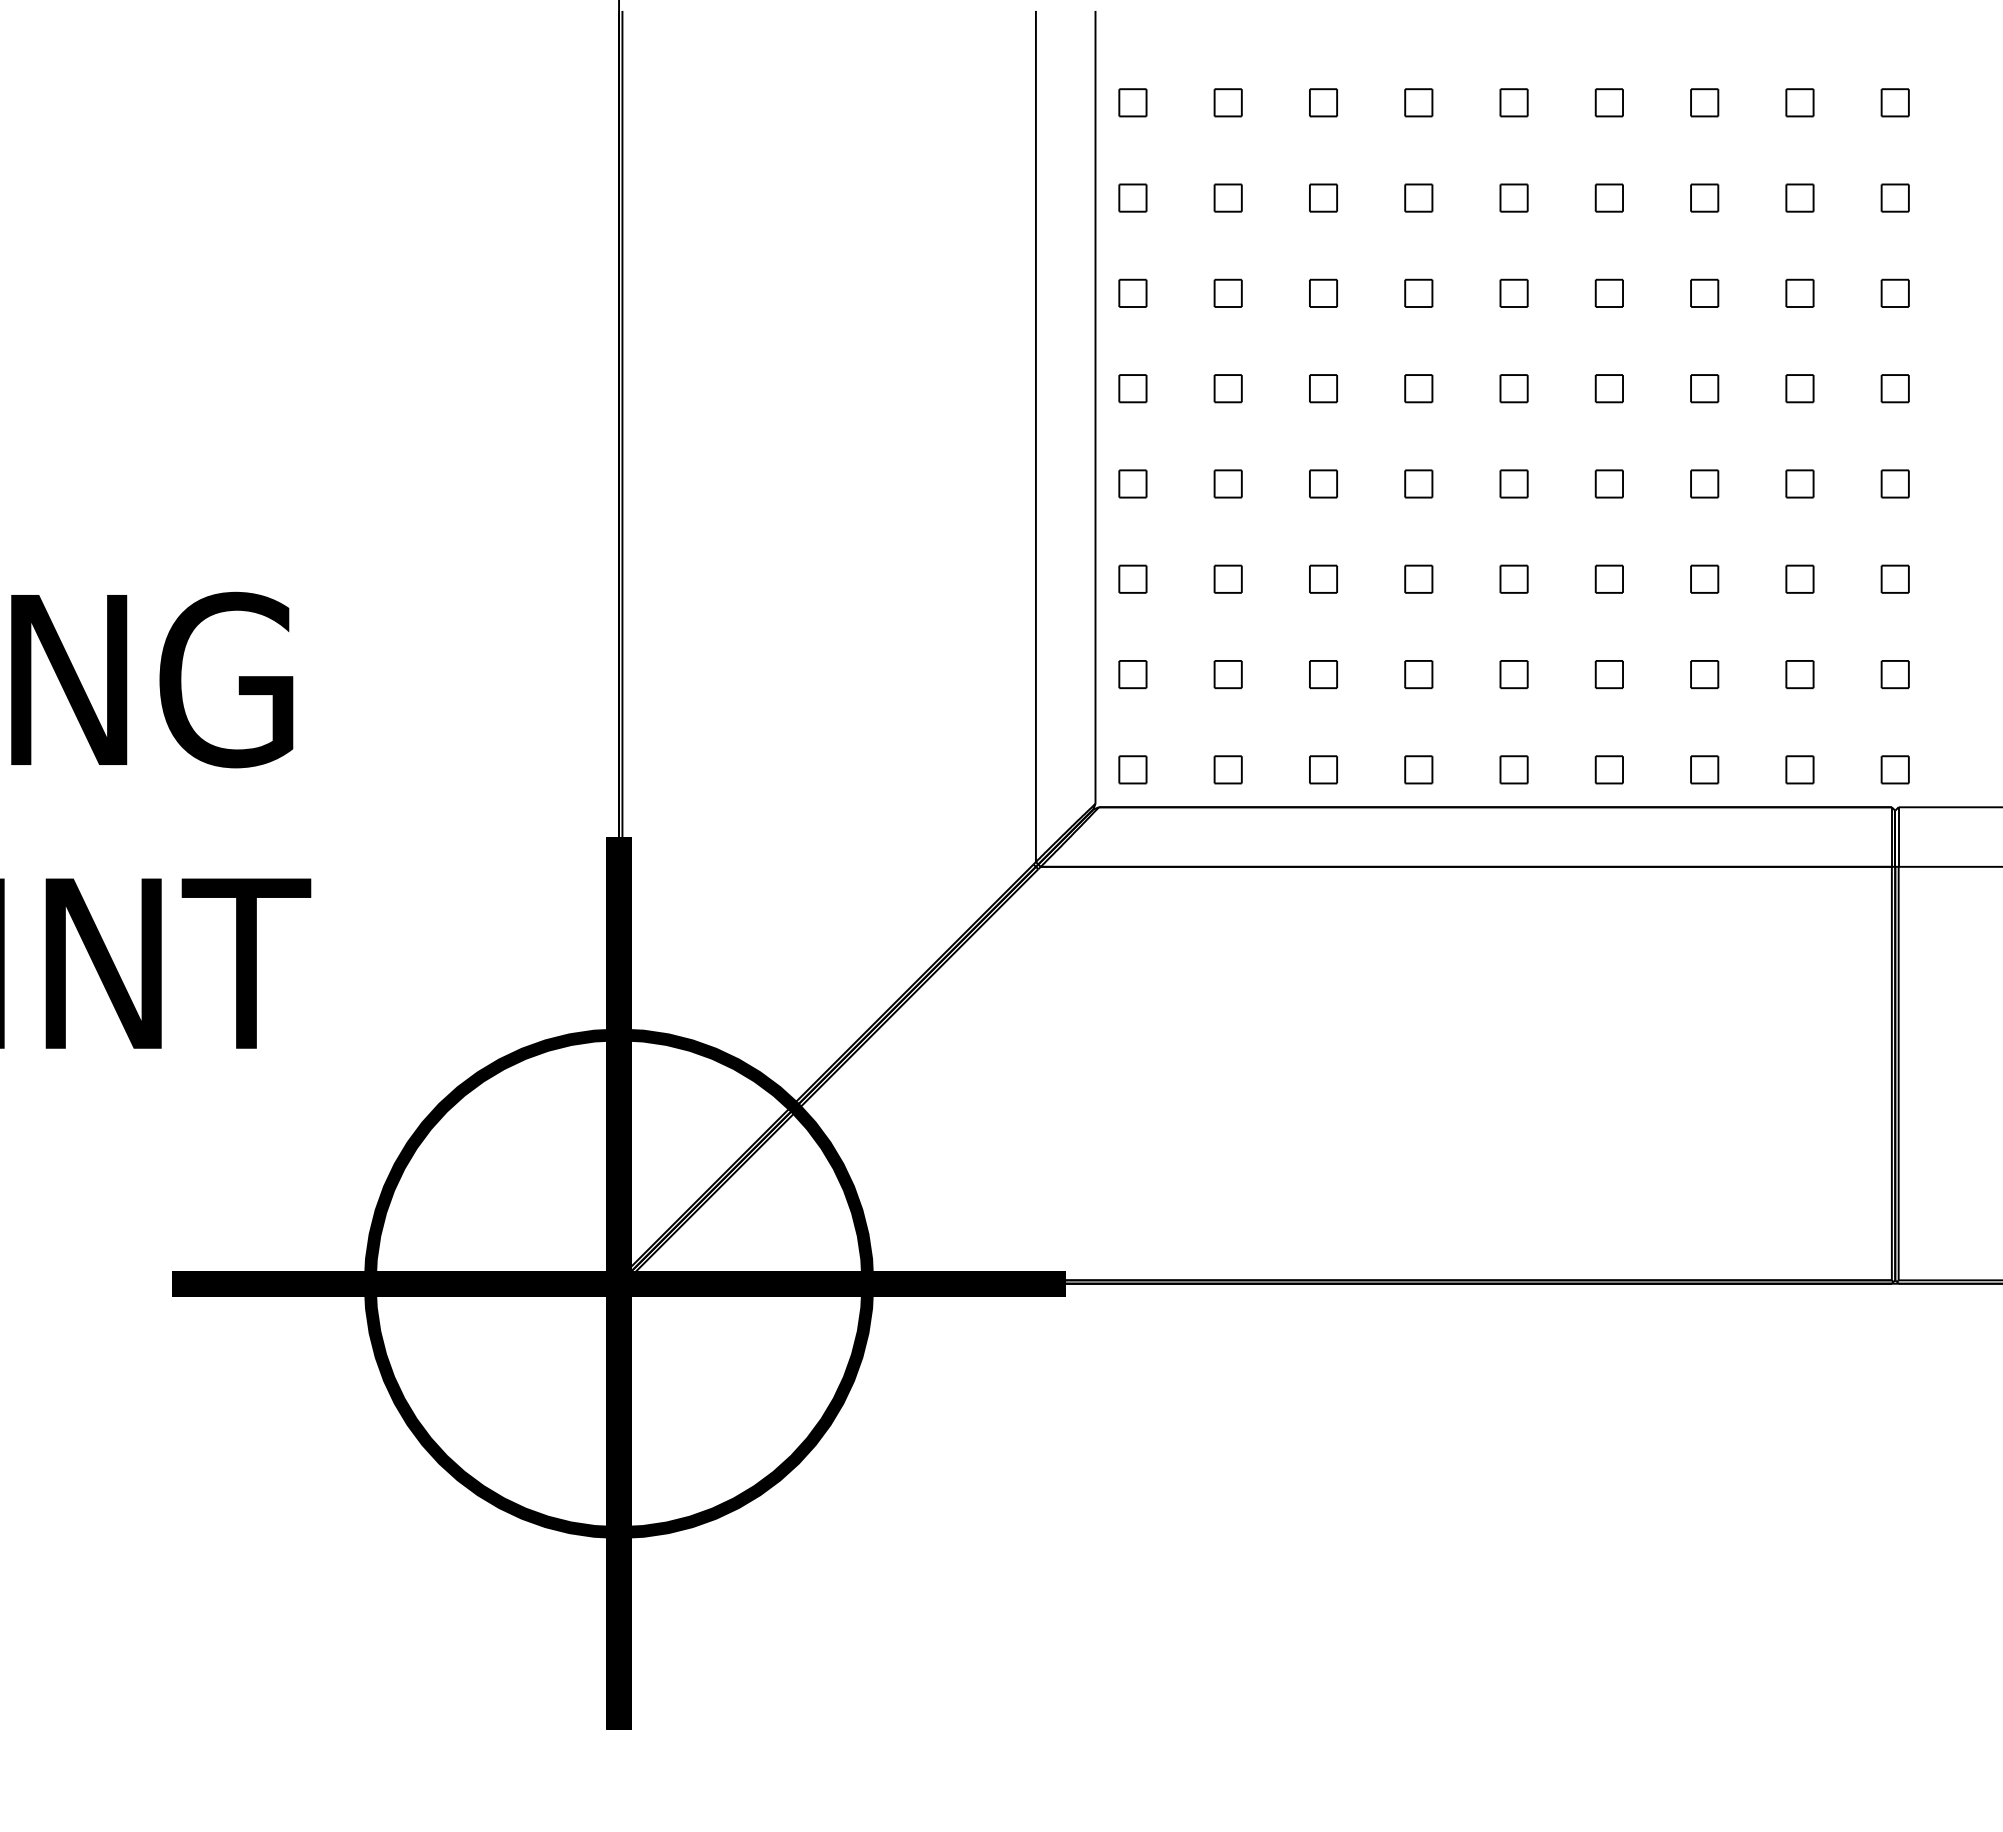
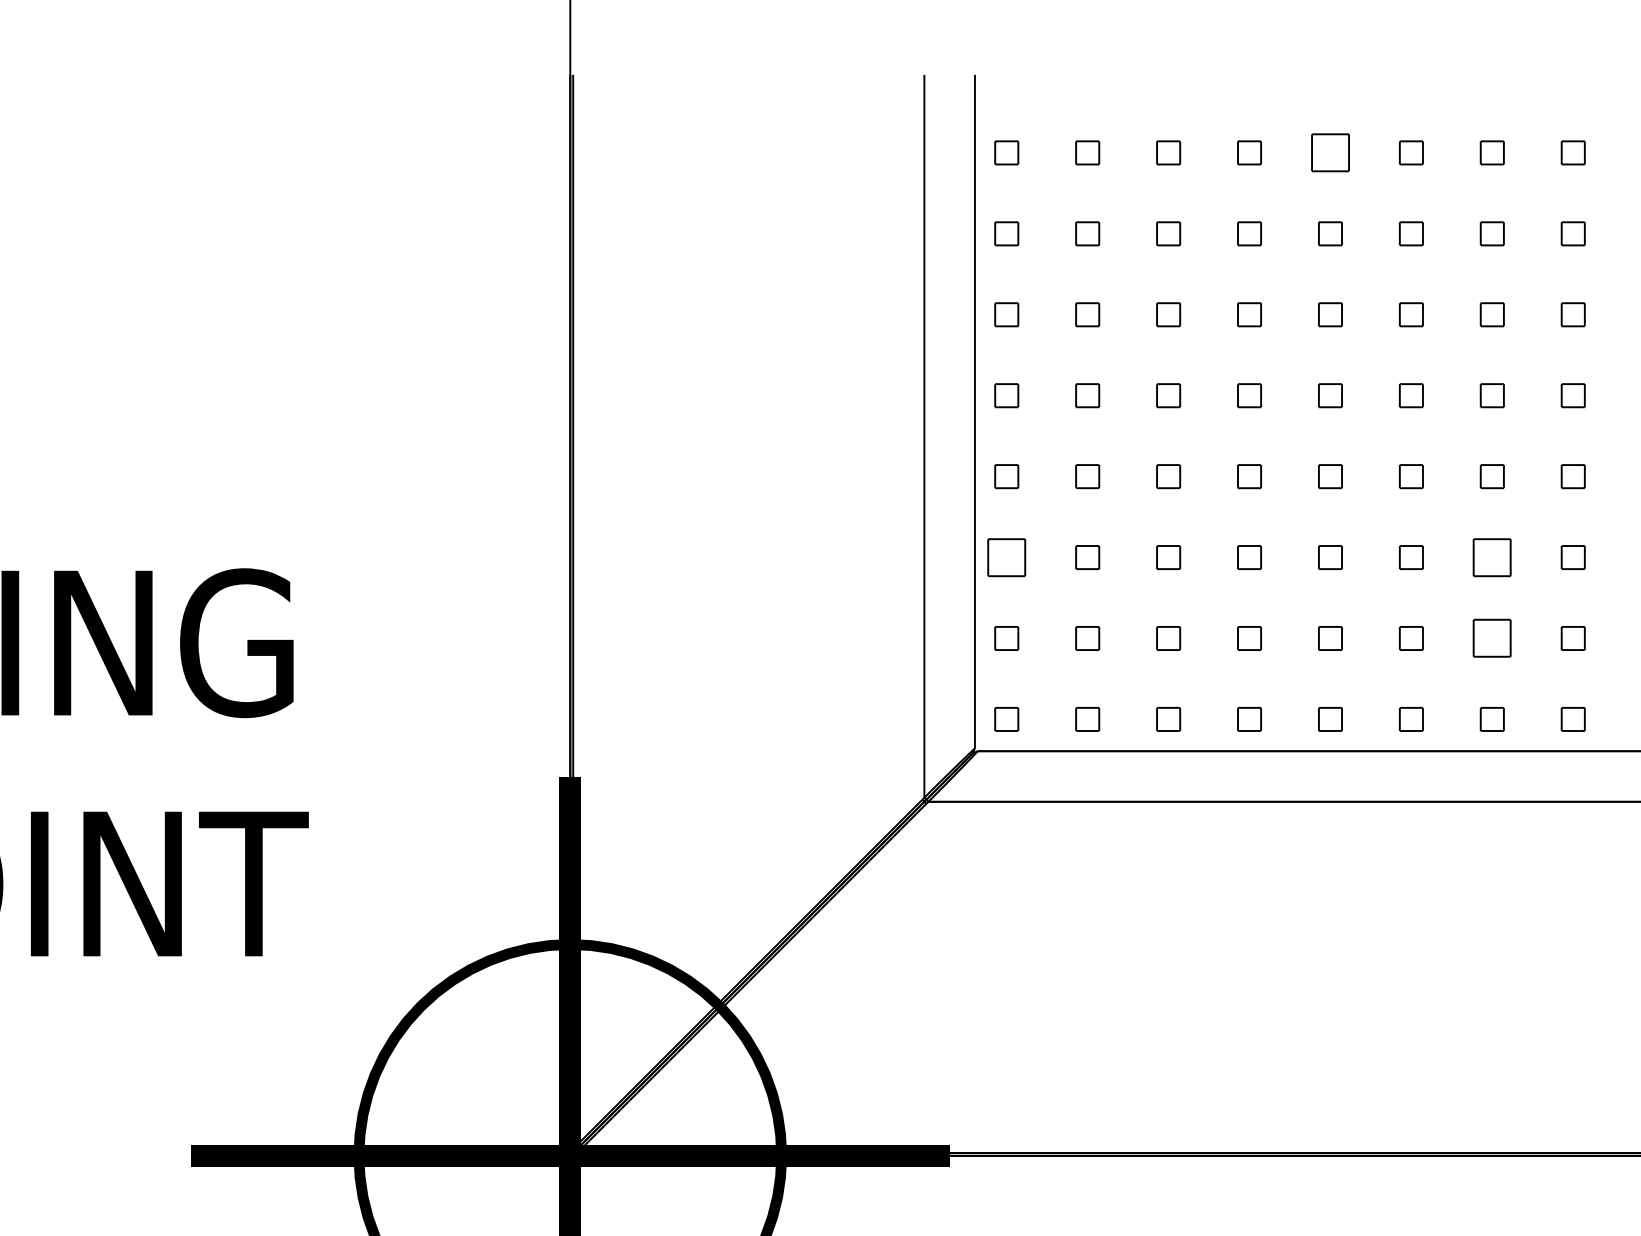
part: (1513, 102) -> (1329, 152), size x1.6
part: (1132, 578) -> (1006, 556), size x1.6
part: (1704, 578) -> (1492, 556), size x1.6
part: (1704, 674) -> (1492, 638), size x1.6

